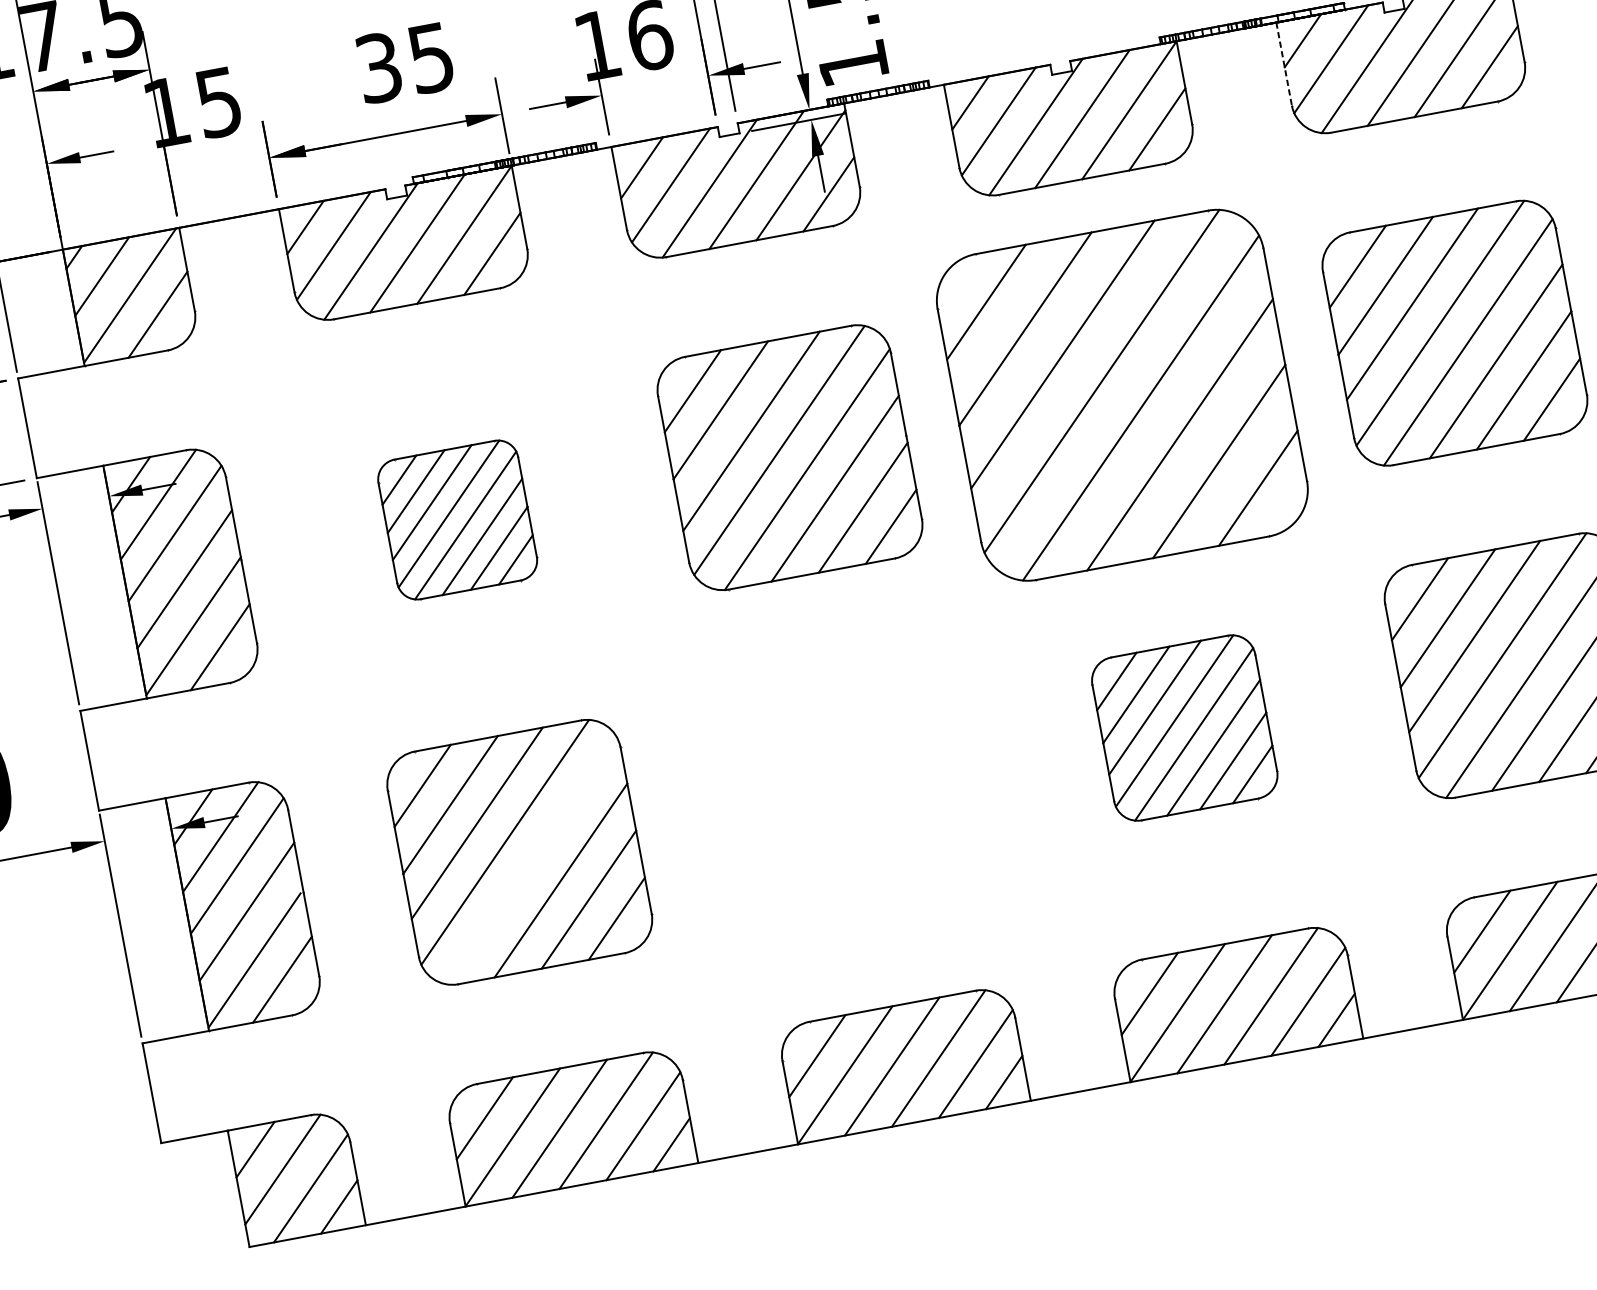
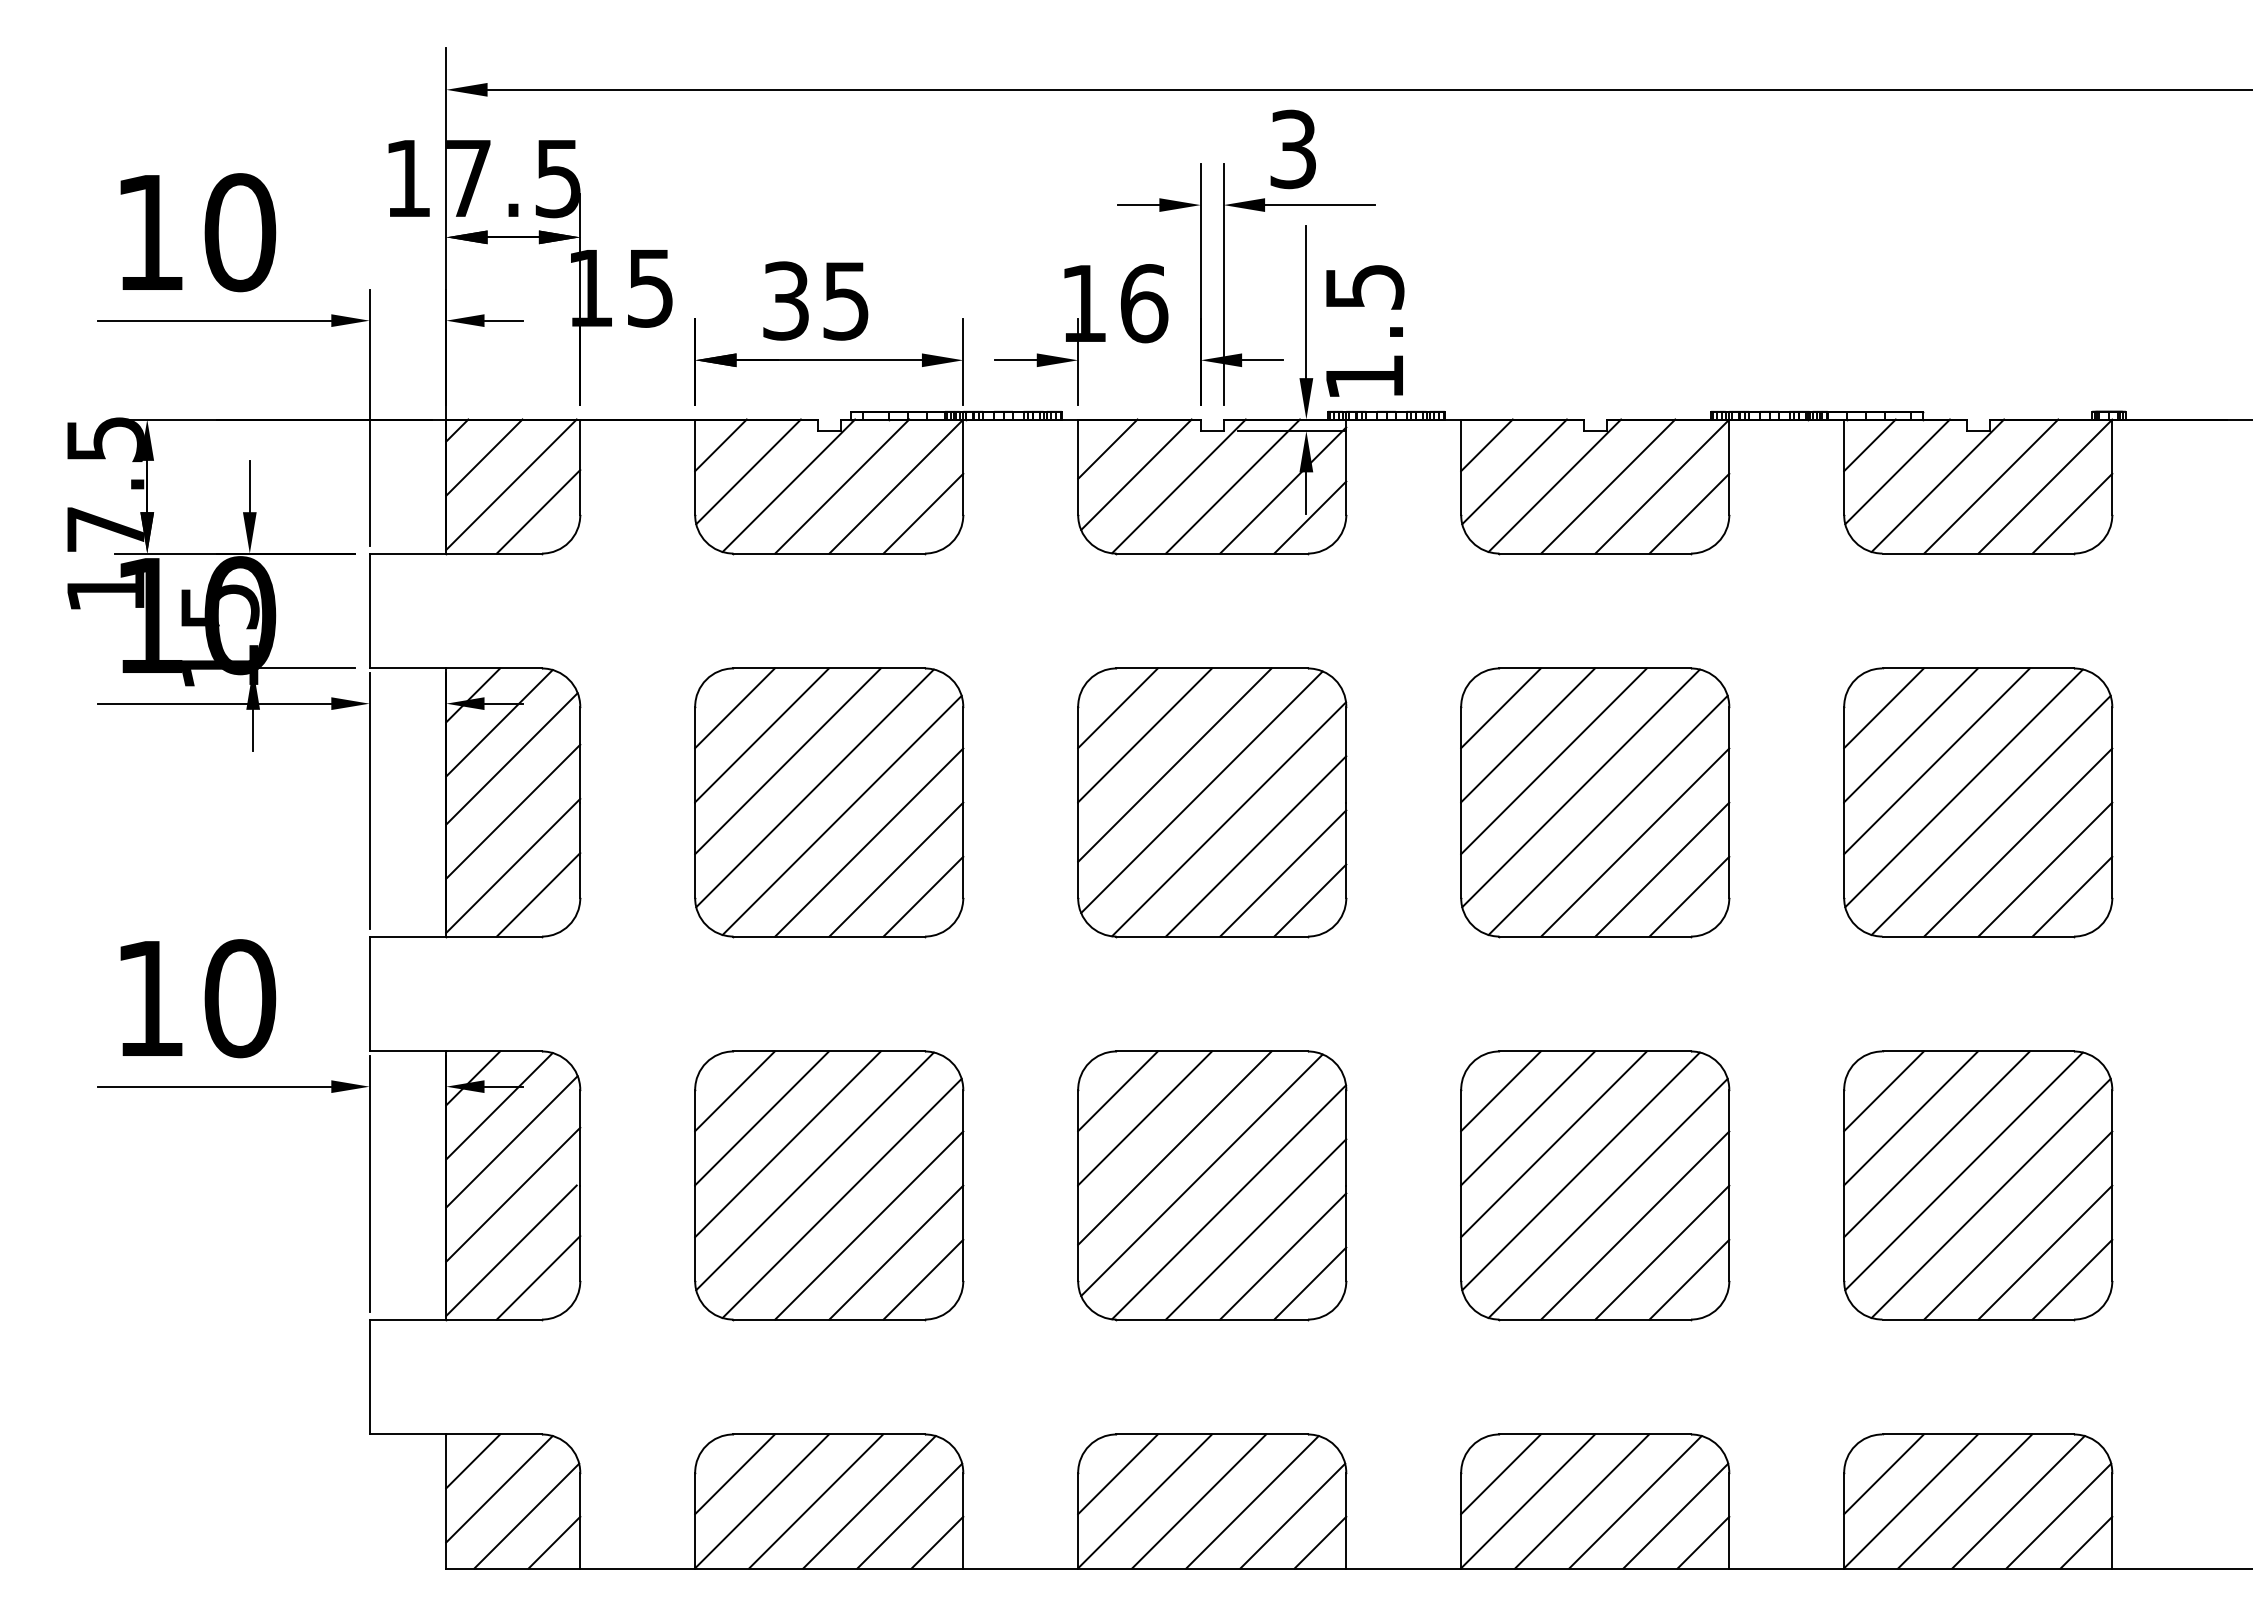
text: (404, 62) -> (815, 300), moved
line: (1284, 64) -> (1844, 467), dashed -> solid
part: (1122, 395) -> (1595, 802), size x0.71
part: (457, 519) -> (829, 802), size x1.67
part: (1184, 727) -> (1595, 1185), size x1.43
part: (852, 790) -> (1212, 1185), added
line: (532, 860) -> (841, 1197), added

